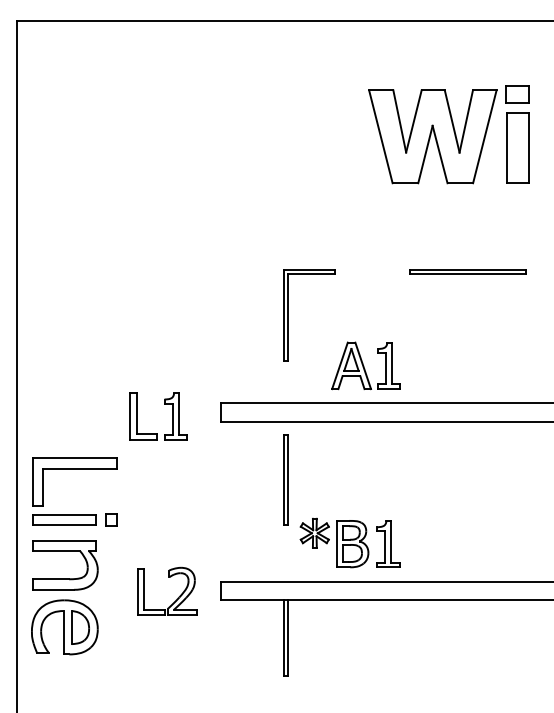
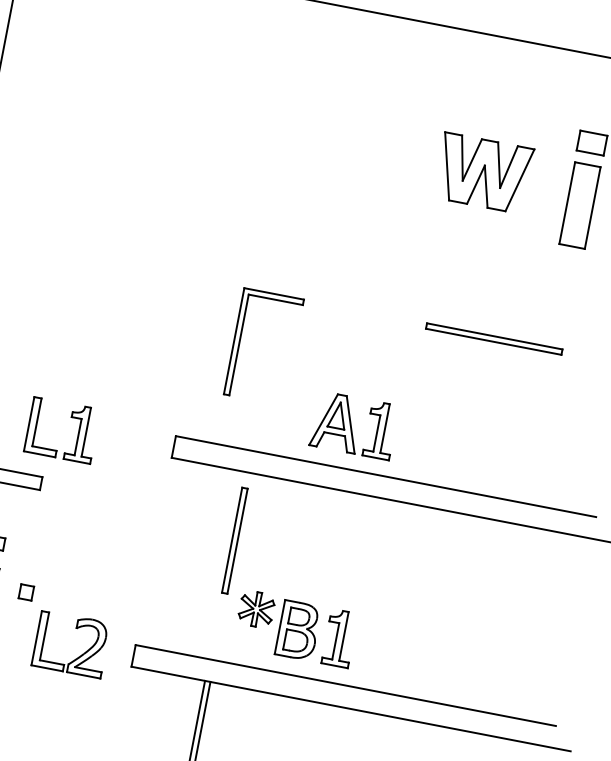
part: (432, 136) -> (483, 172), size x0.6
part: (288, 315) -> (239, 342), moved
part: (164, 404) -> (71, 417), moved
part: (111, 519) -> (25, 591), moved

